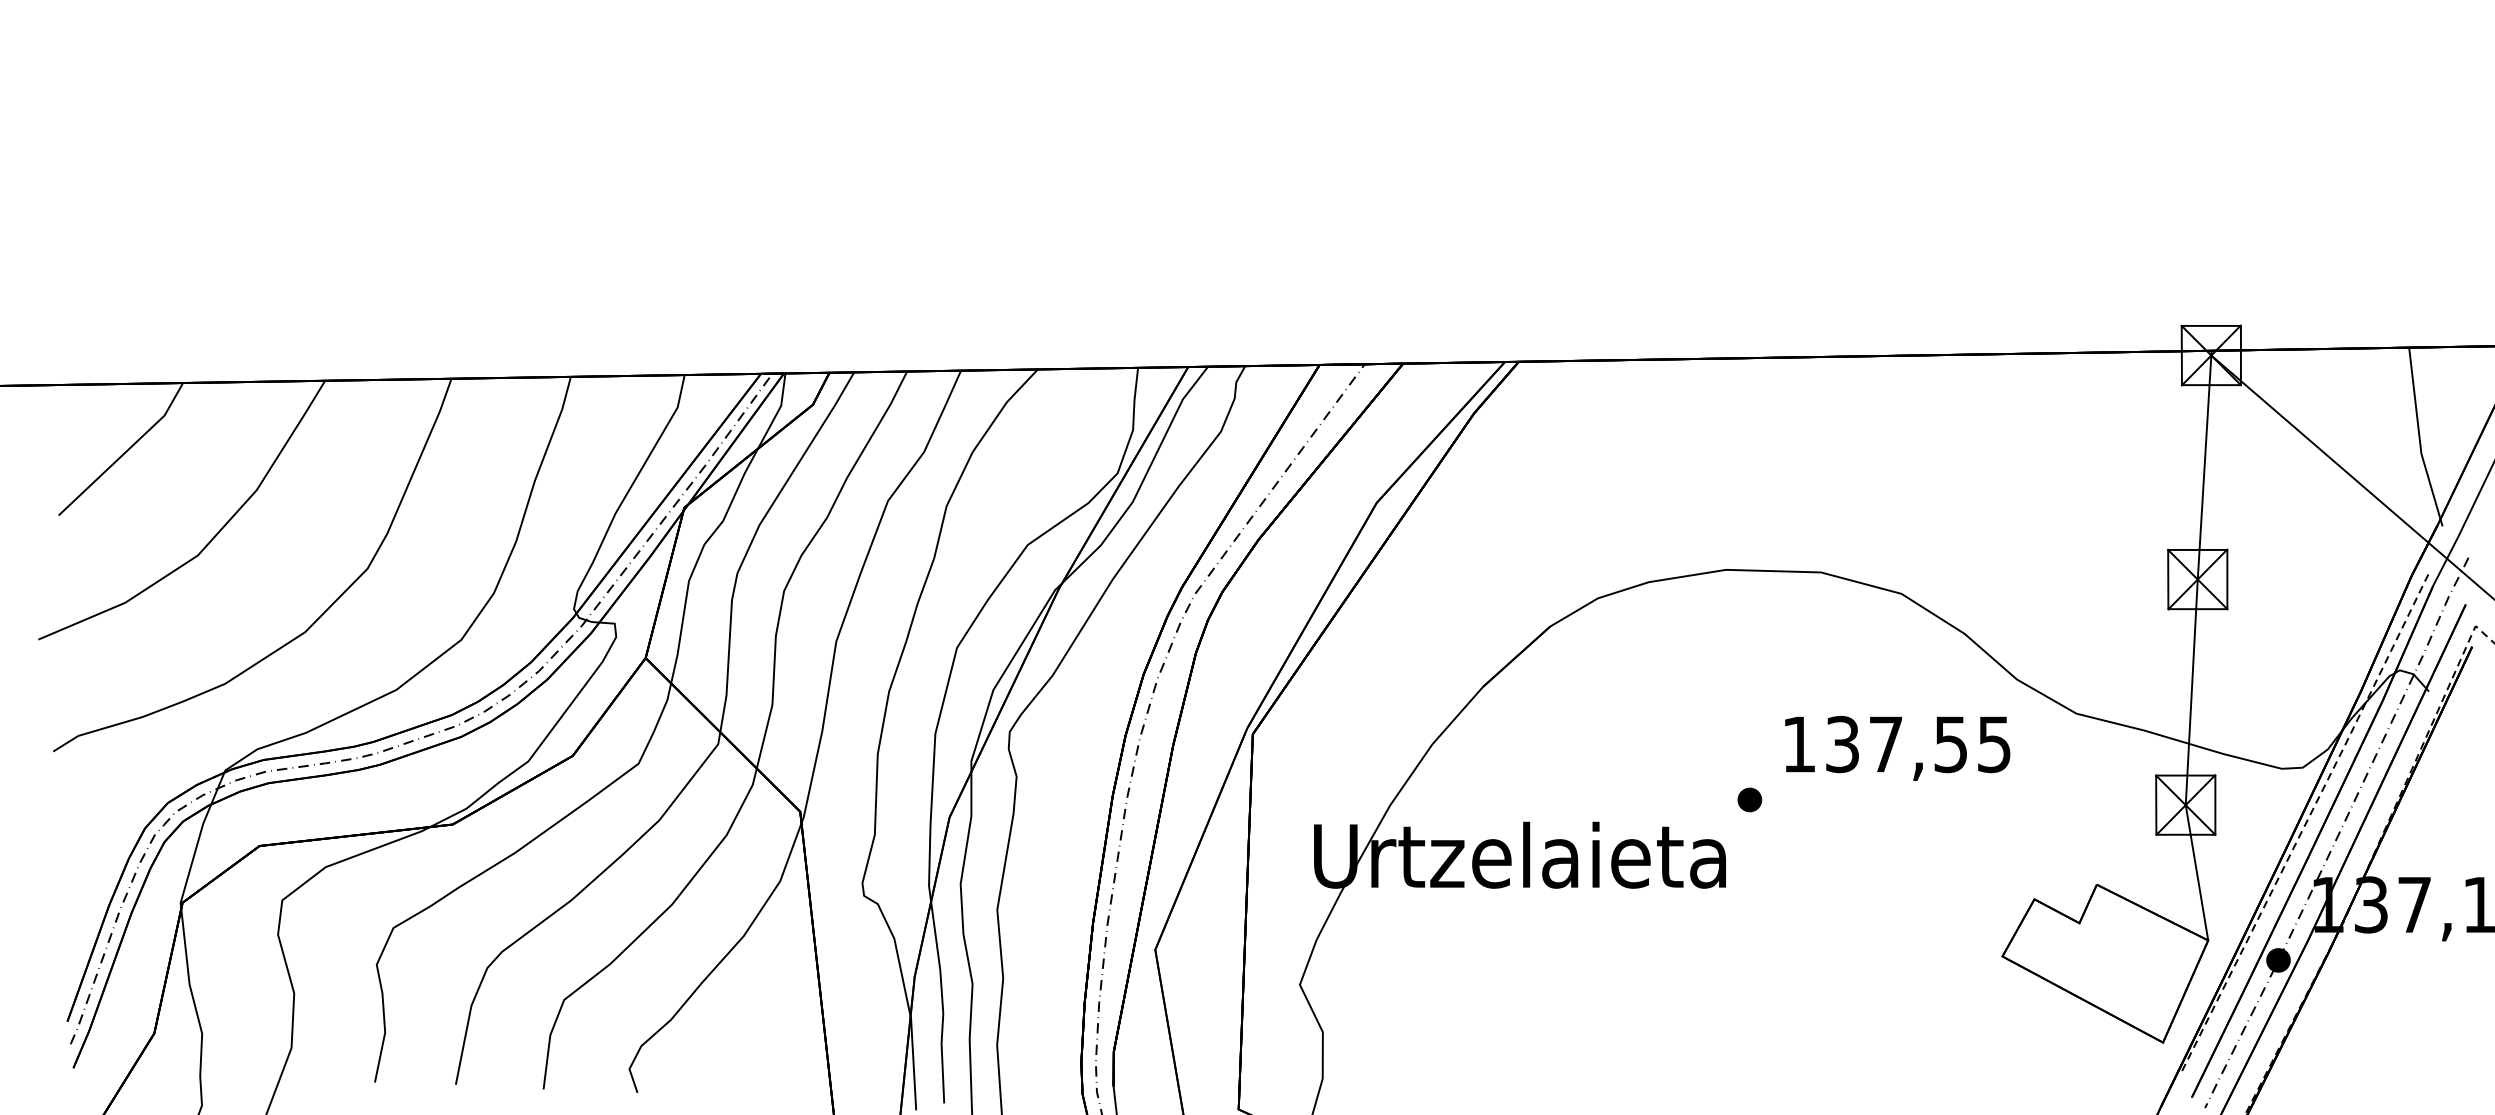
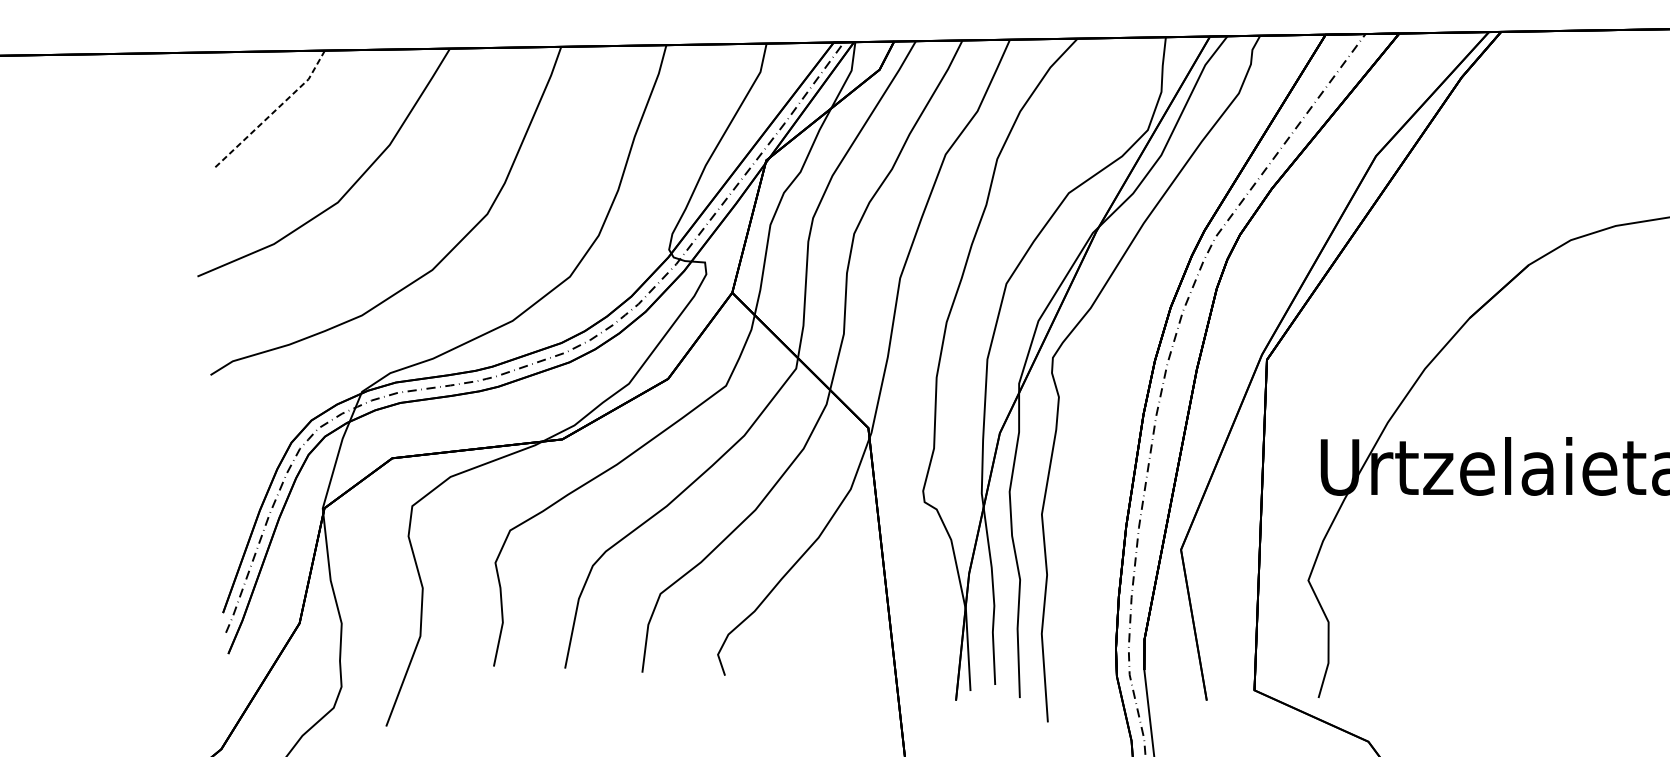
line: (126, 451) -> (275, 110), solid -> dashed

